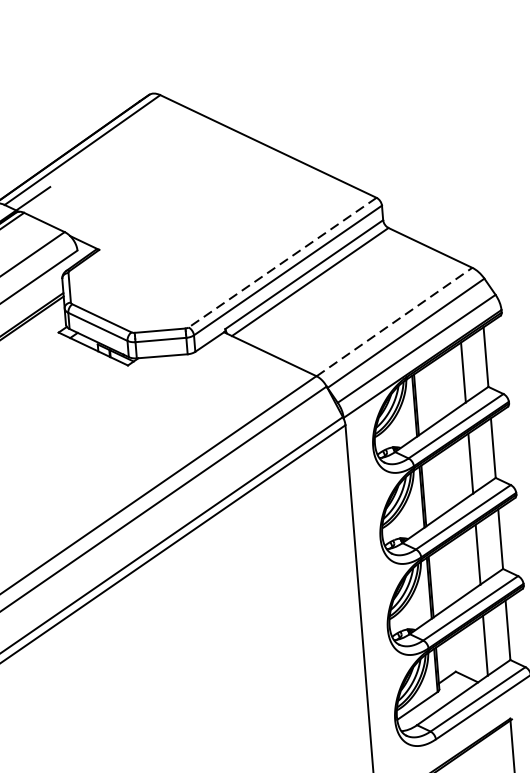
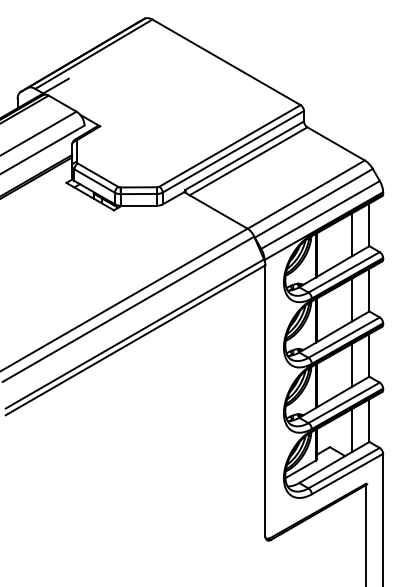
line: (281, 262) -> (229, 145), dashed -> solid
line: (394, 321) -> (306, 194), dashed -> solid

